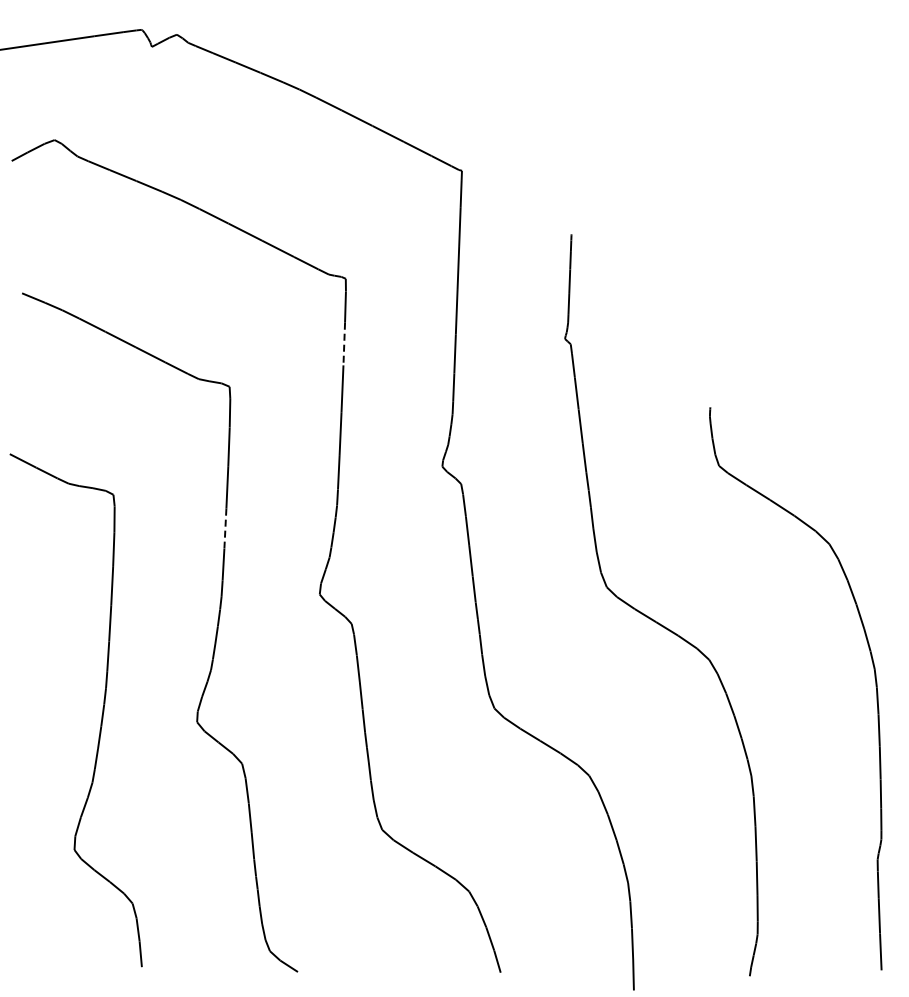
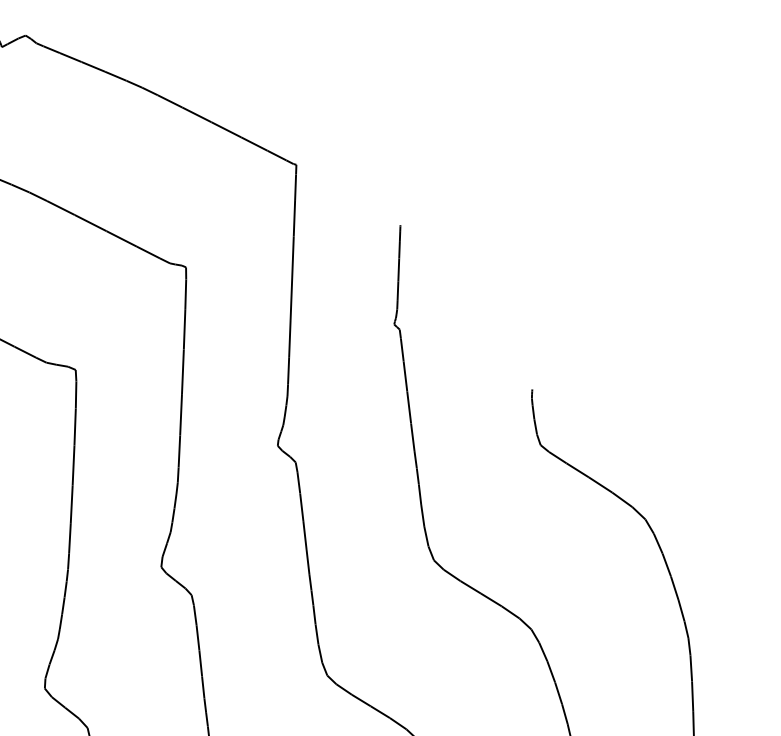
line: (344, 344) -> (184, 329), dashed -> solid
line: (225, 529) -> (71, 505), dashed -> solid

